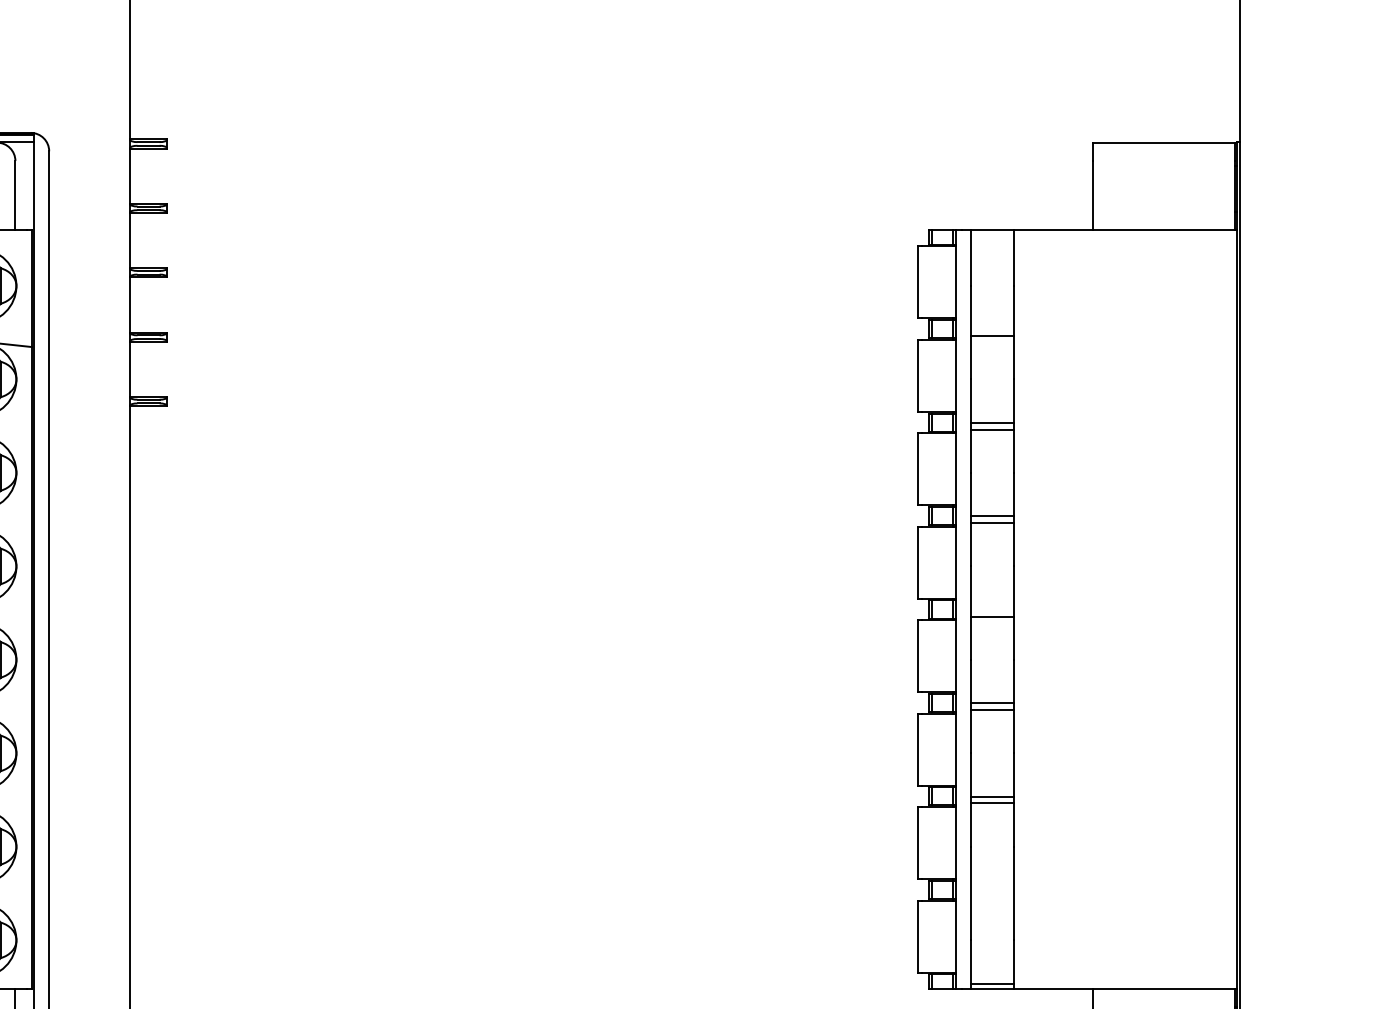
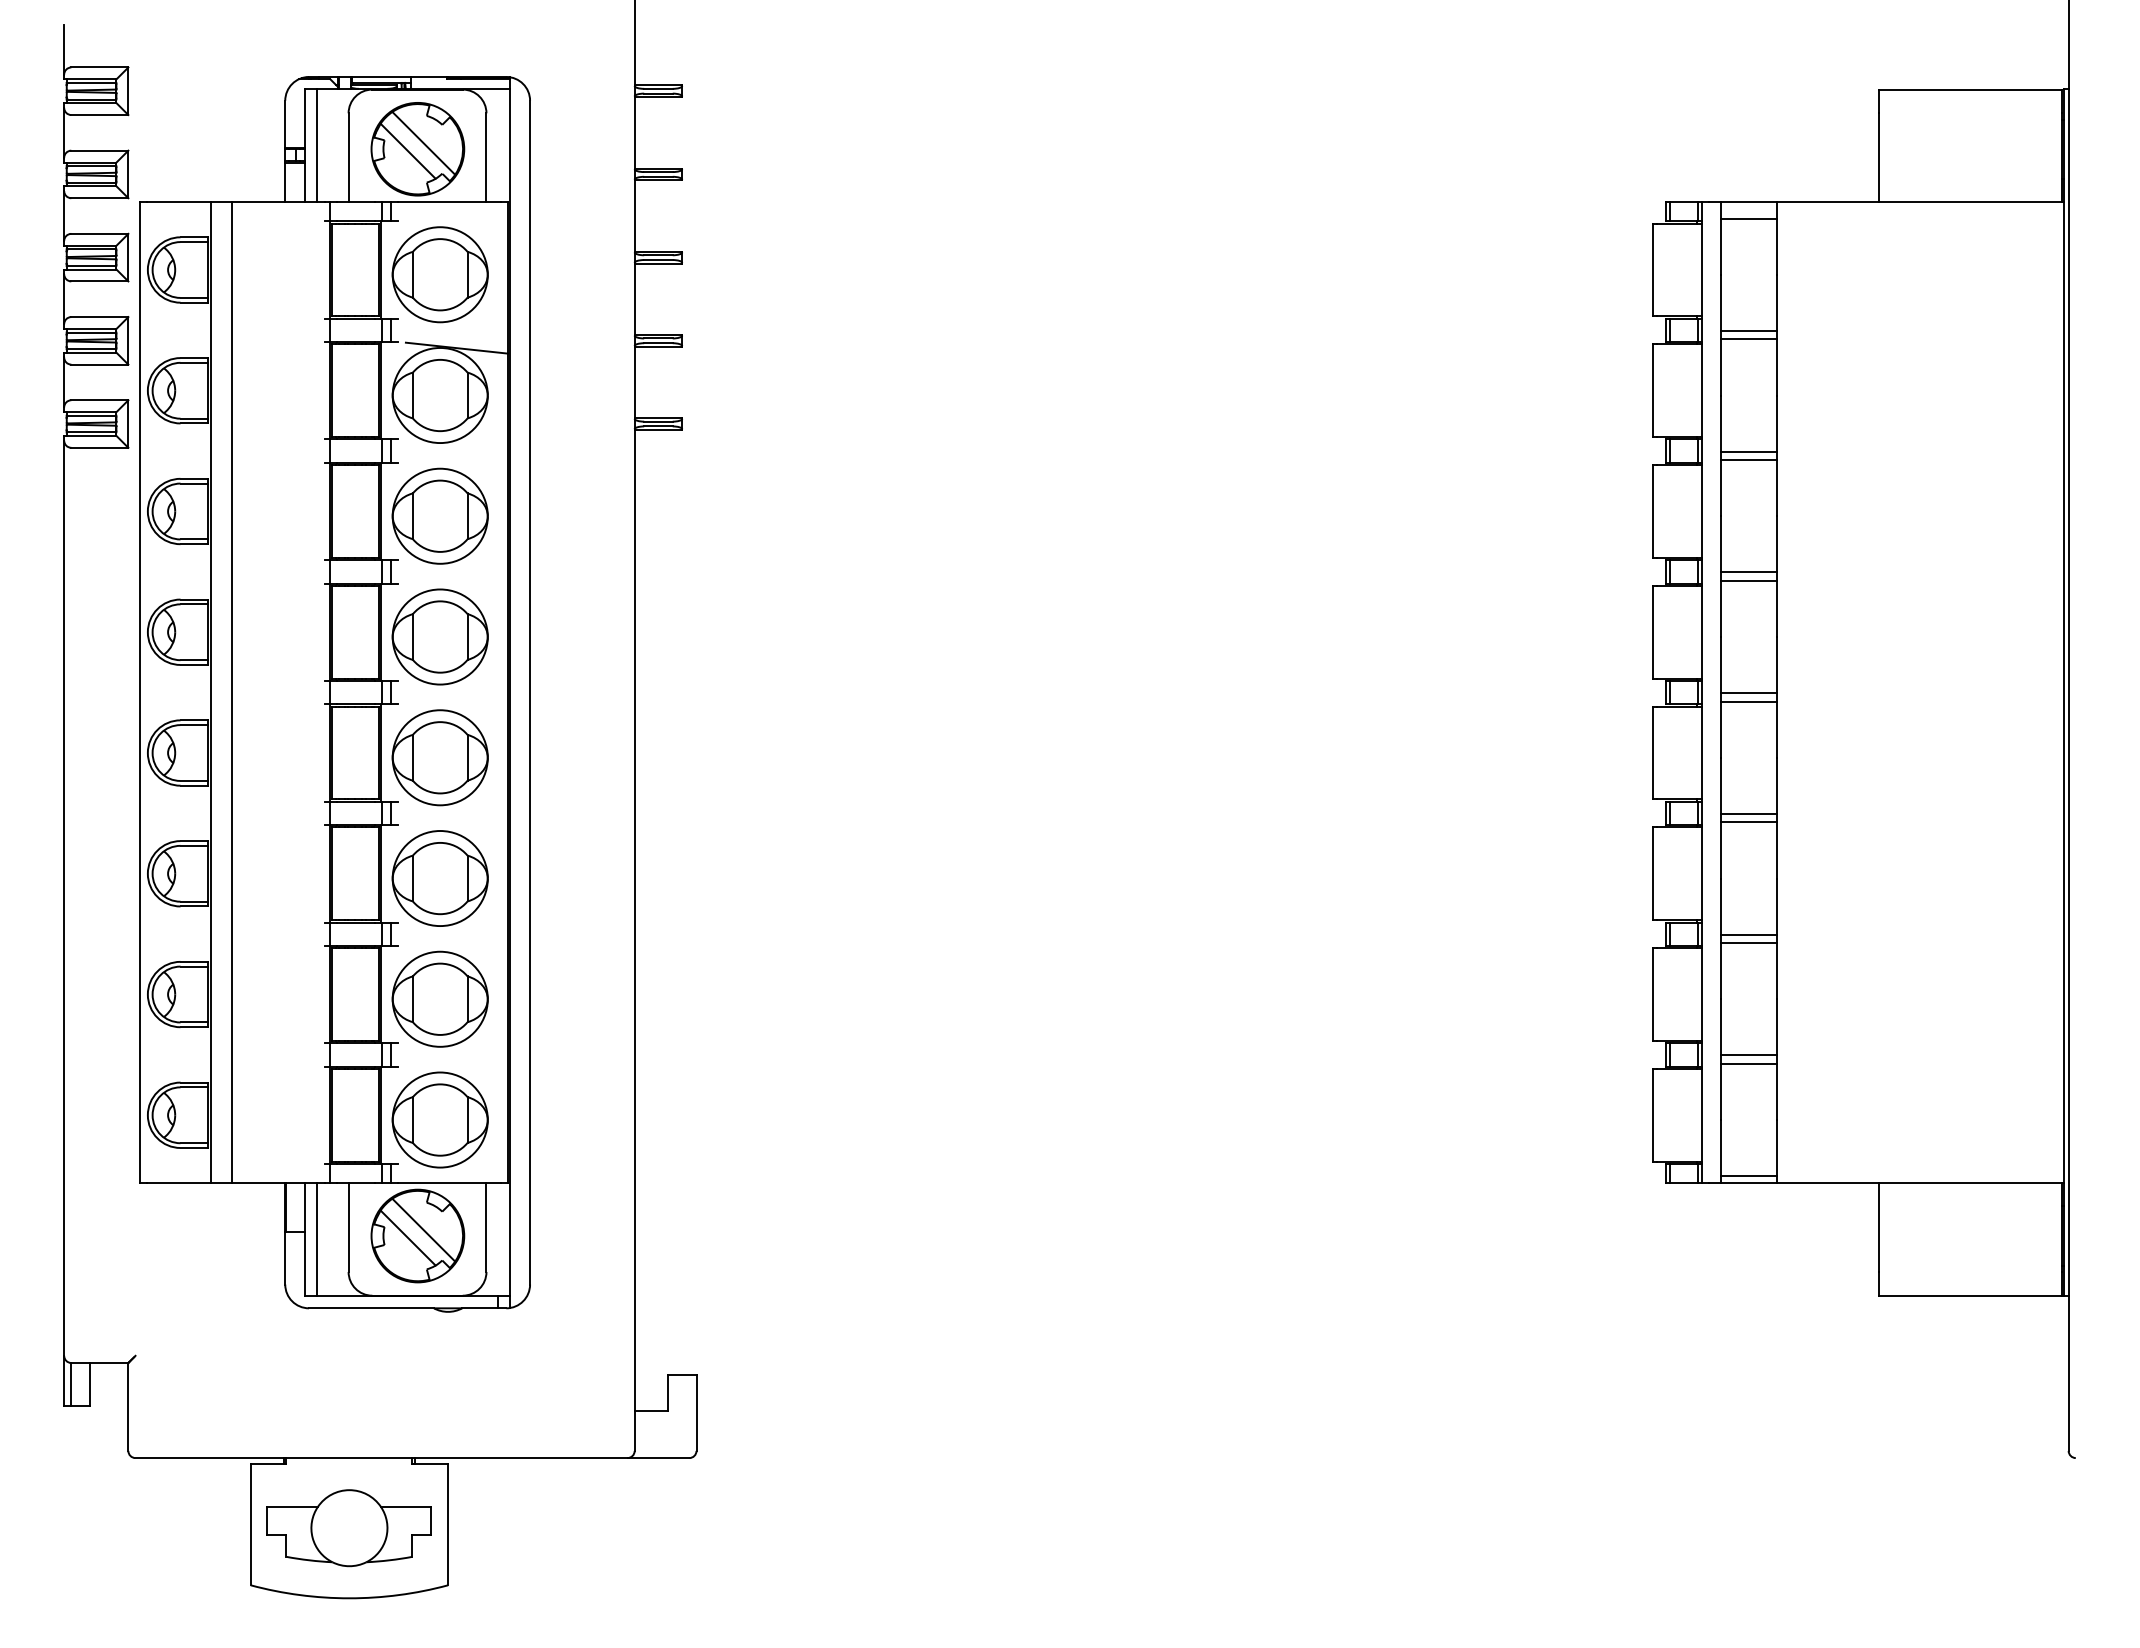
line: (992, 242) -> (1748, 218), added
line: (992, 329) -> (1748, 330), added
line: (992, 610) -> (1748, 693), added
line: (992, 890) -> (1748, 1055), added
line: (992, 897) -> (1748, 1064), added

